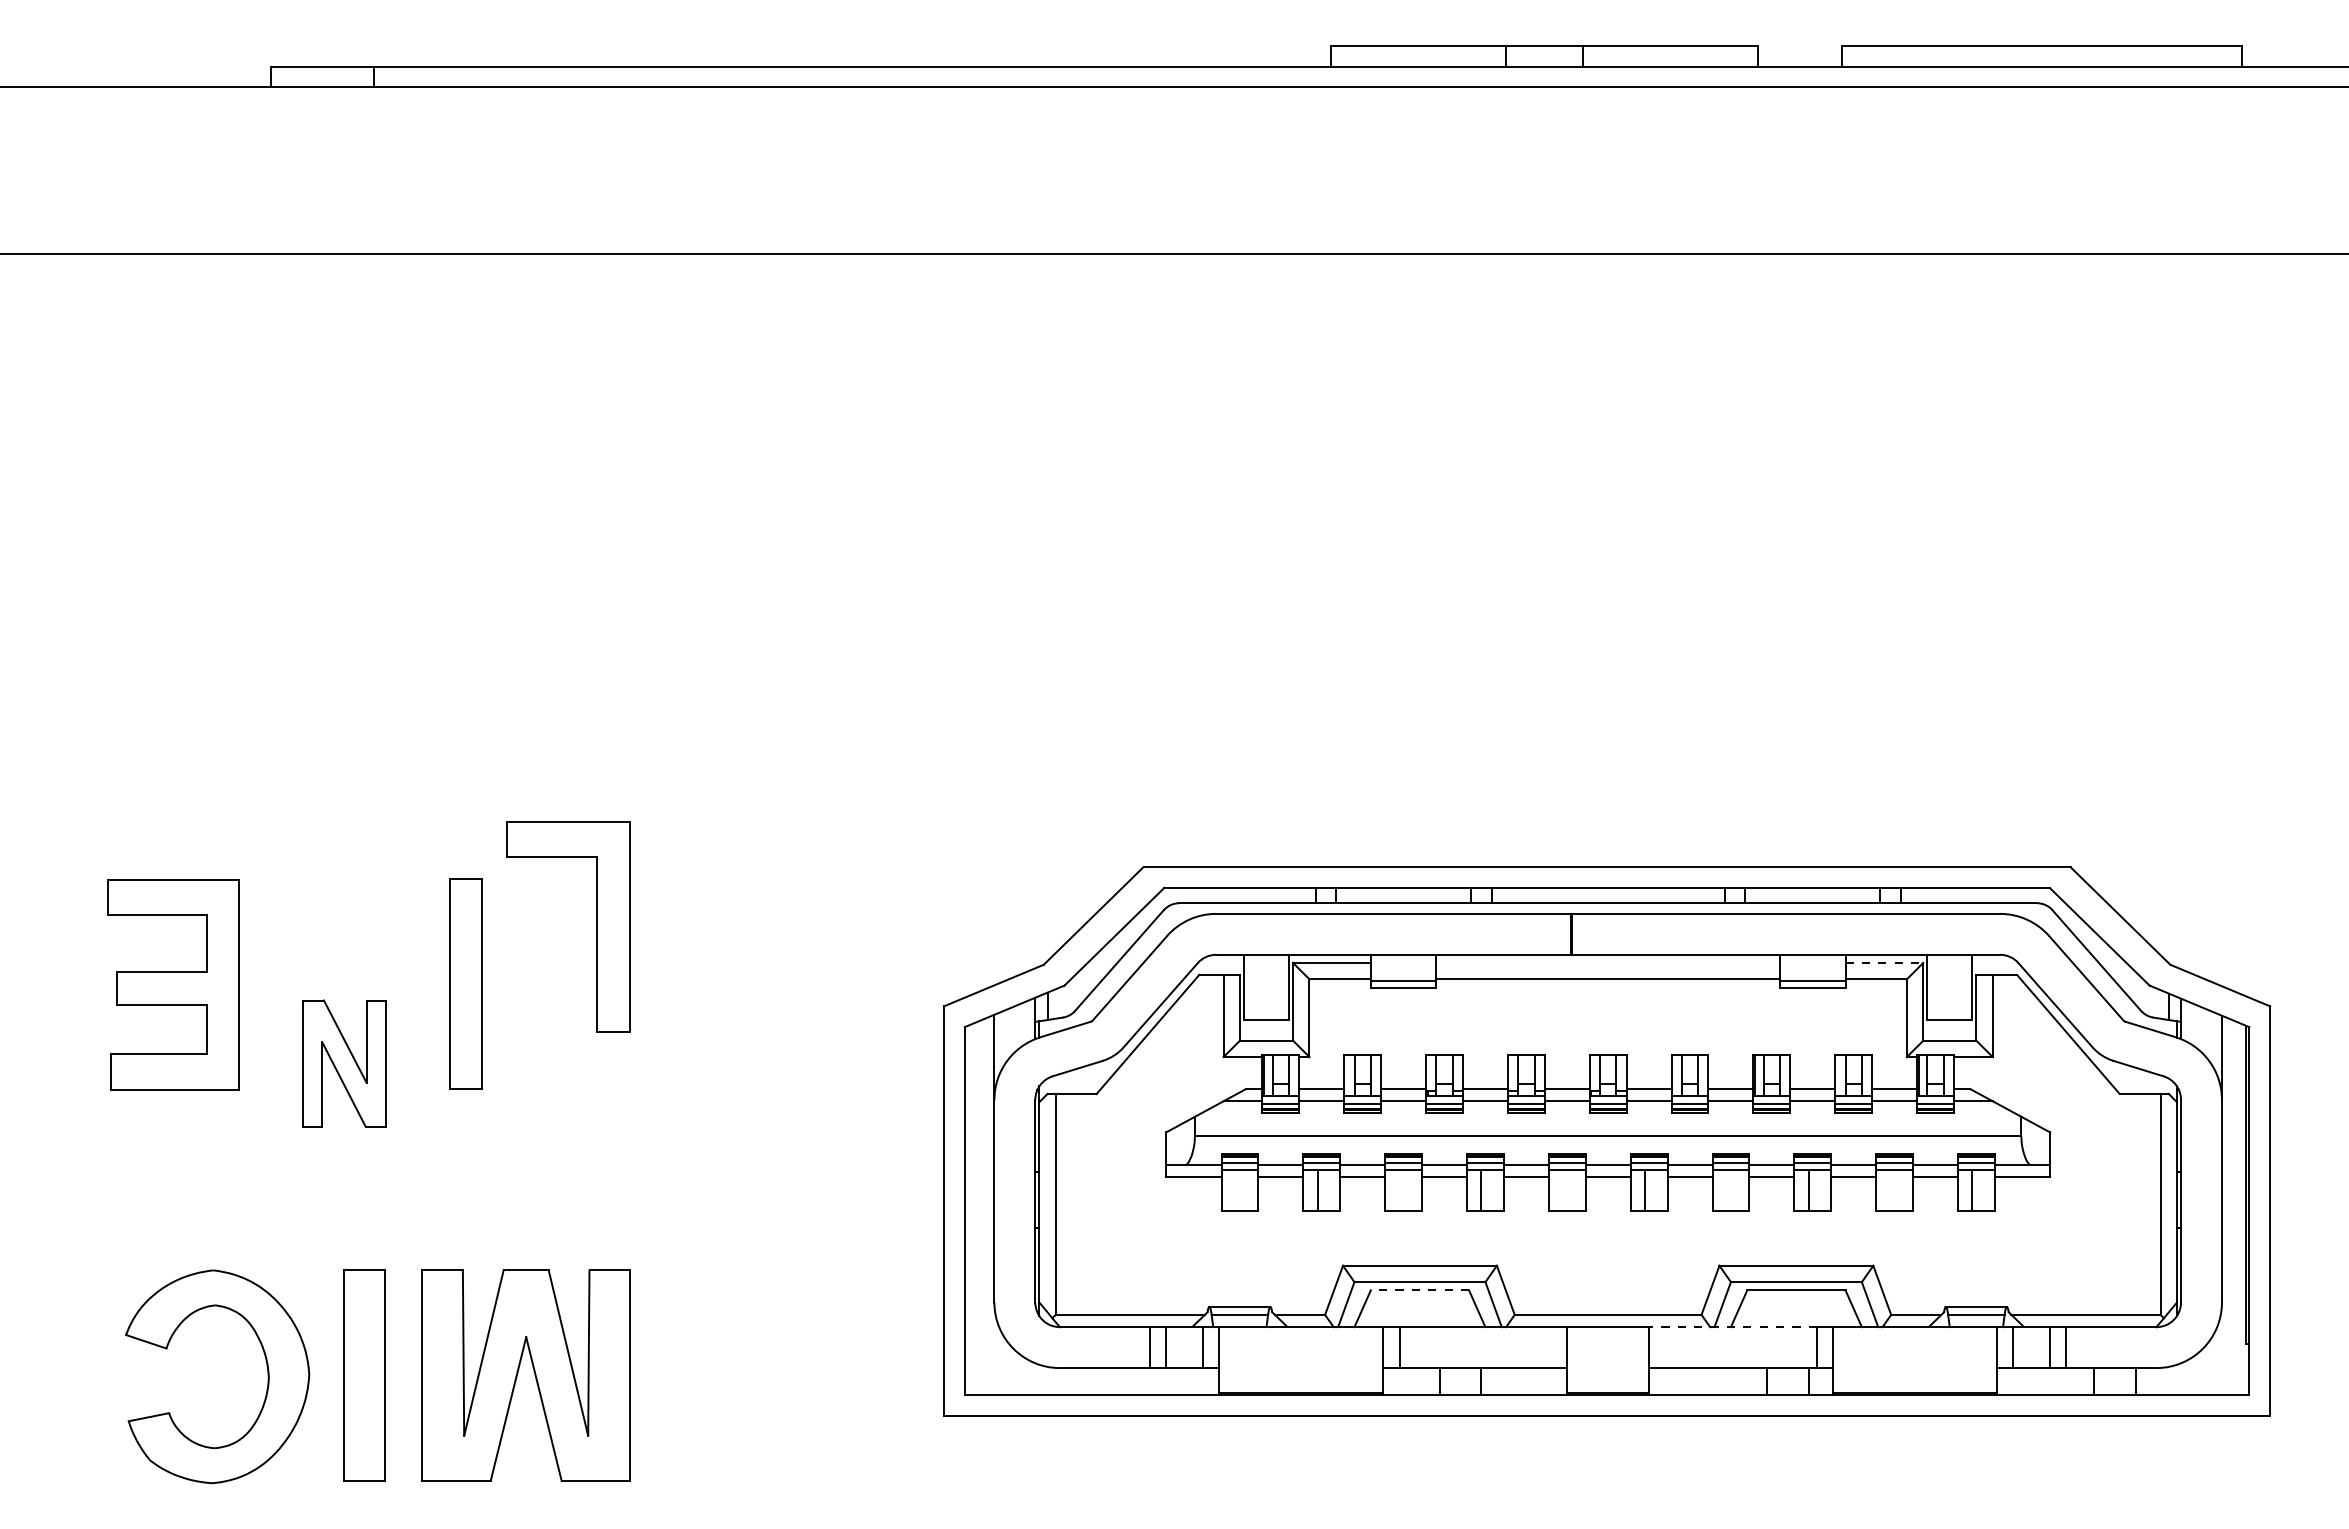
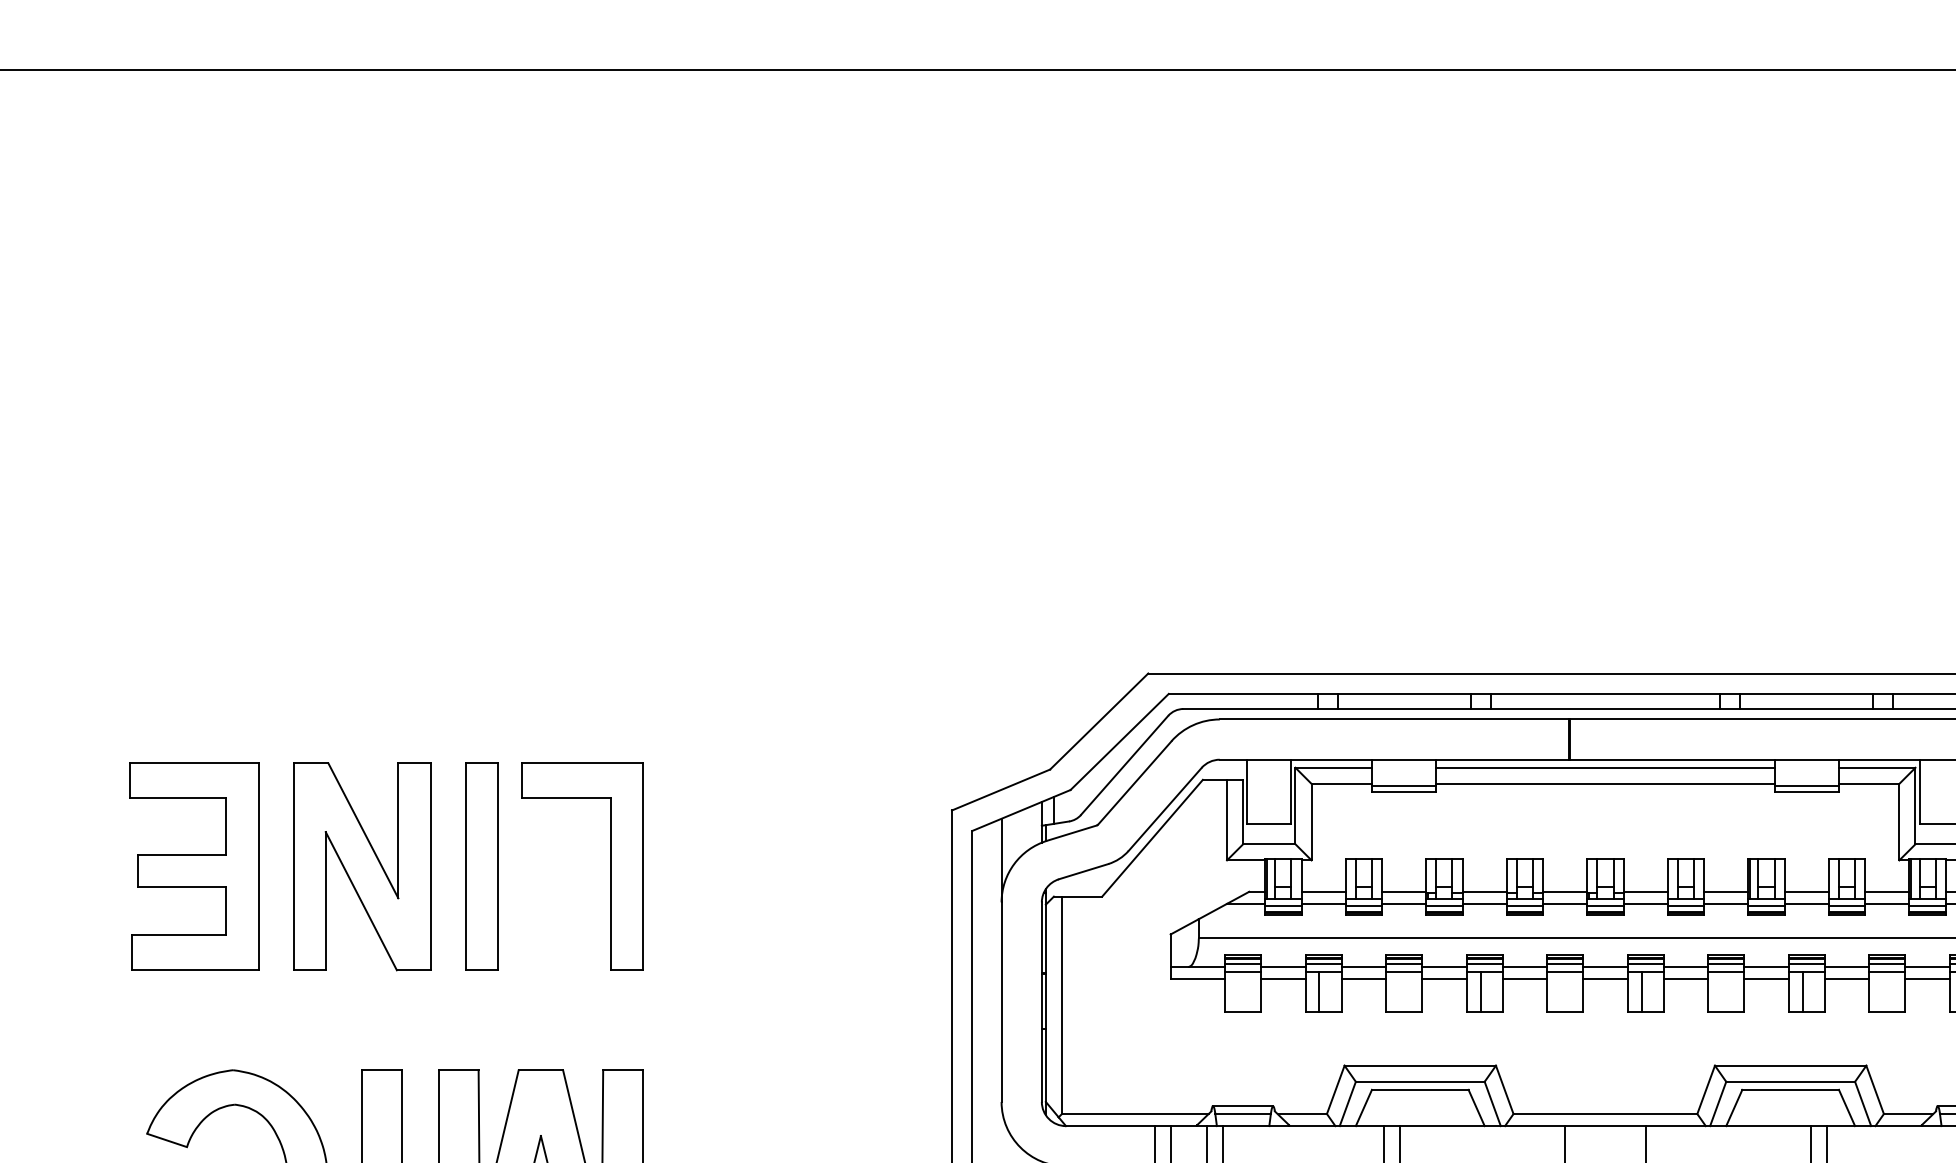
part: (596, 926) -> (610, 866), moved
line: (1608, 962) -> (1605, 767), added
line: (1884, 962) -> (1877, 767), dashed -> solid
part: (465, 983) -> (481, 866), moved
part: (173, 984) -> (193, 866), moved
part: (344, 1063) -> (362, 866), size x1.67
line: (1419, 1290) -> (1419, 1090), dashed -> solid
line: (1732, 1327) -> (1727, 1126), dashed -> solid

